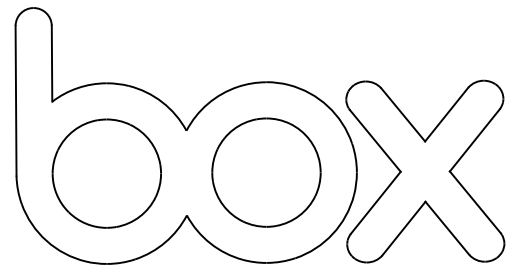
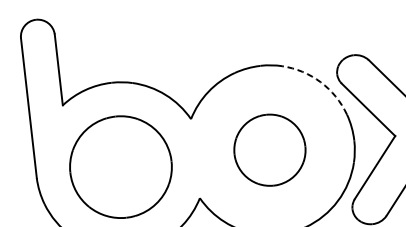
arc: (327, 106) -> (320, 82), solid -> dashed
part: (266, 172) -> (269, 150), size x0.7

